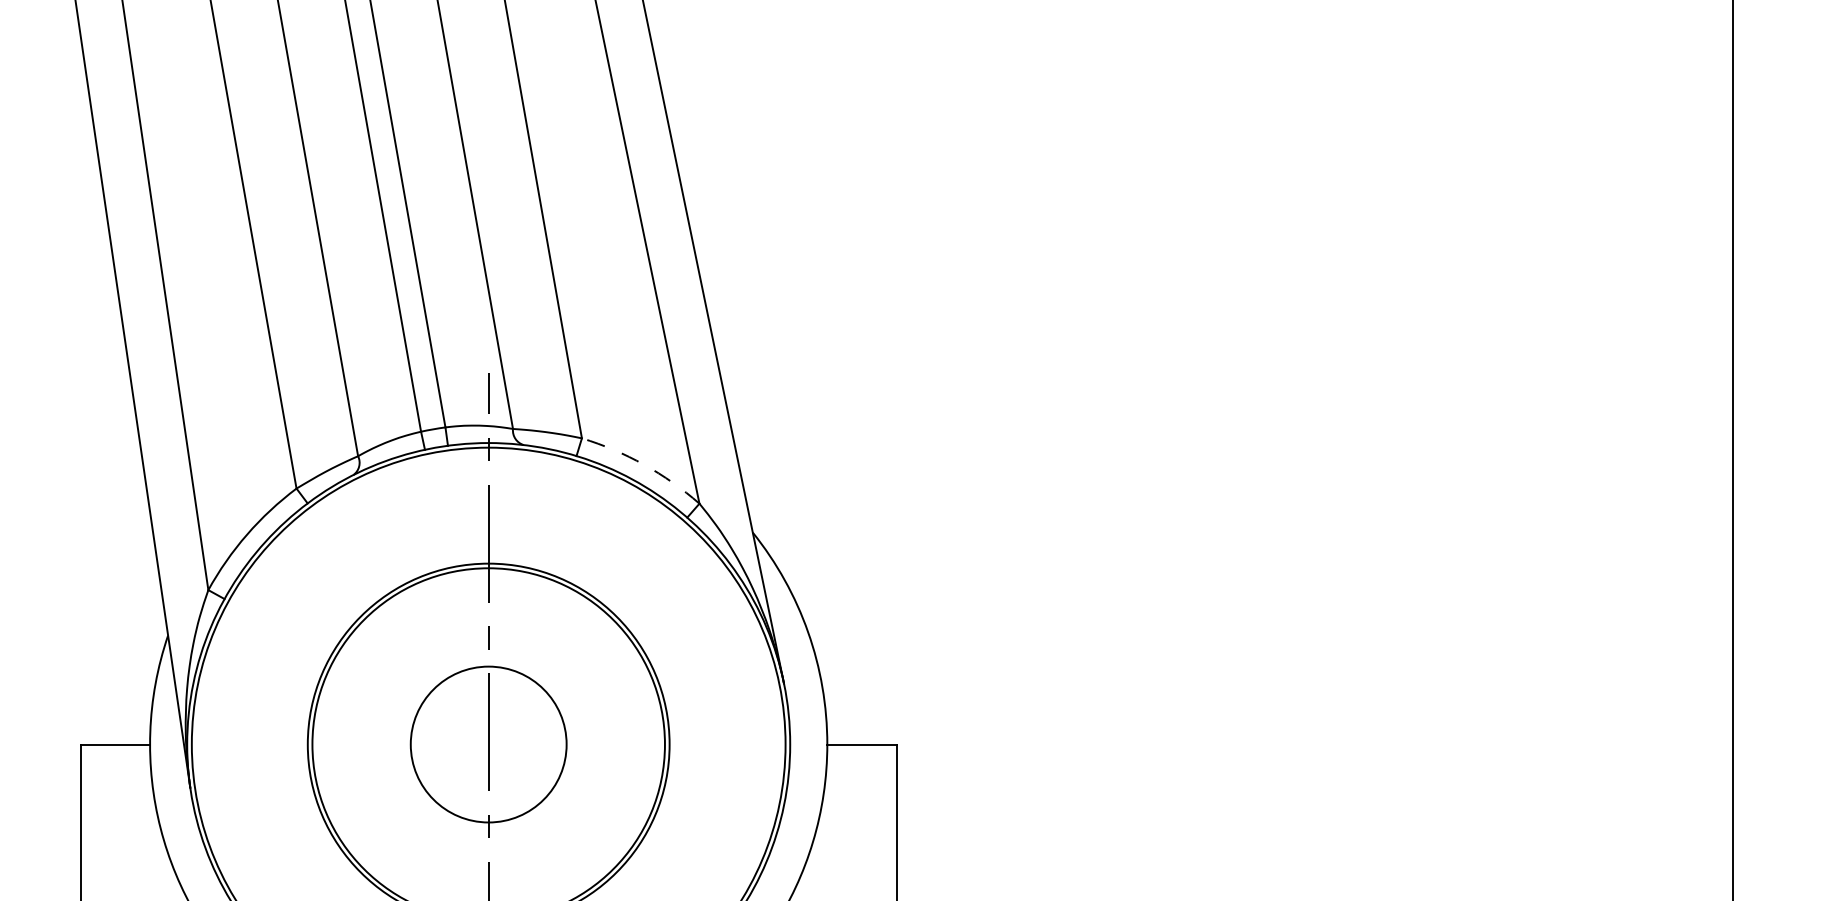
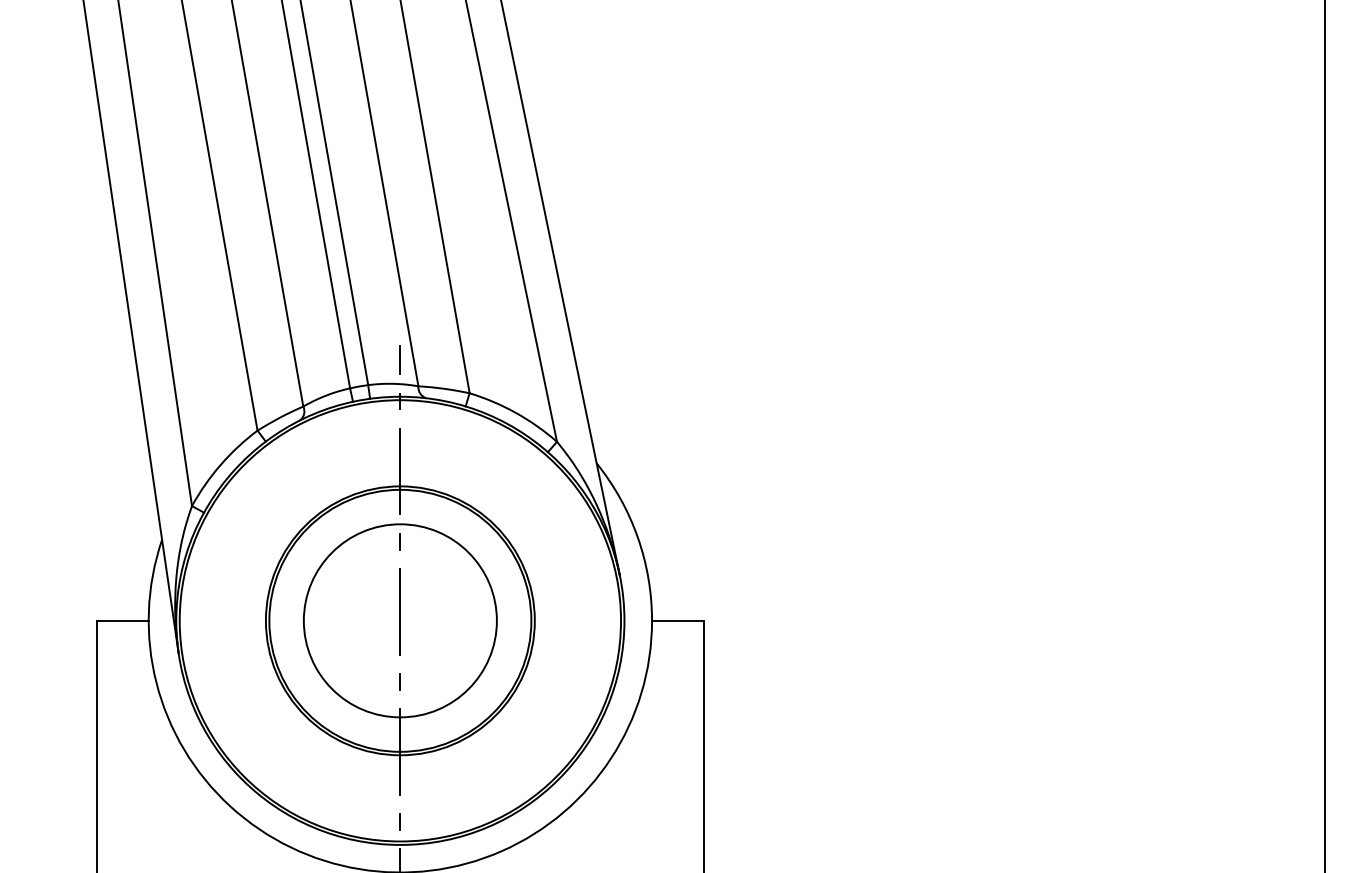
arc: (643, 464) -> (515, 412), dashed -> solid
circle: (487, 744) -> (399, 620), size x1.67

